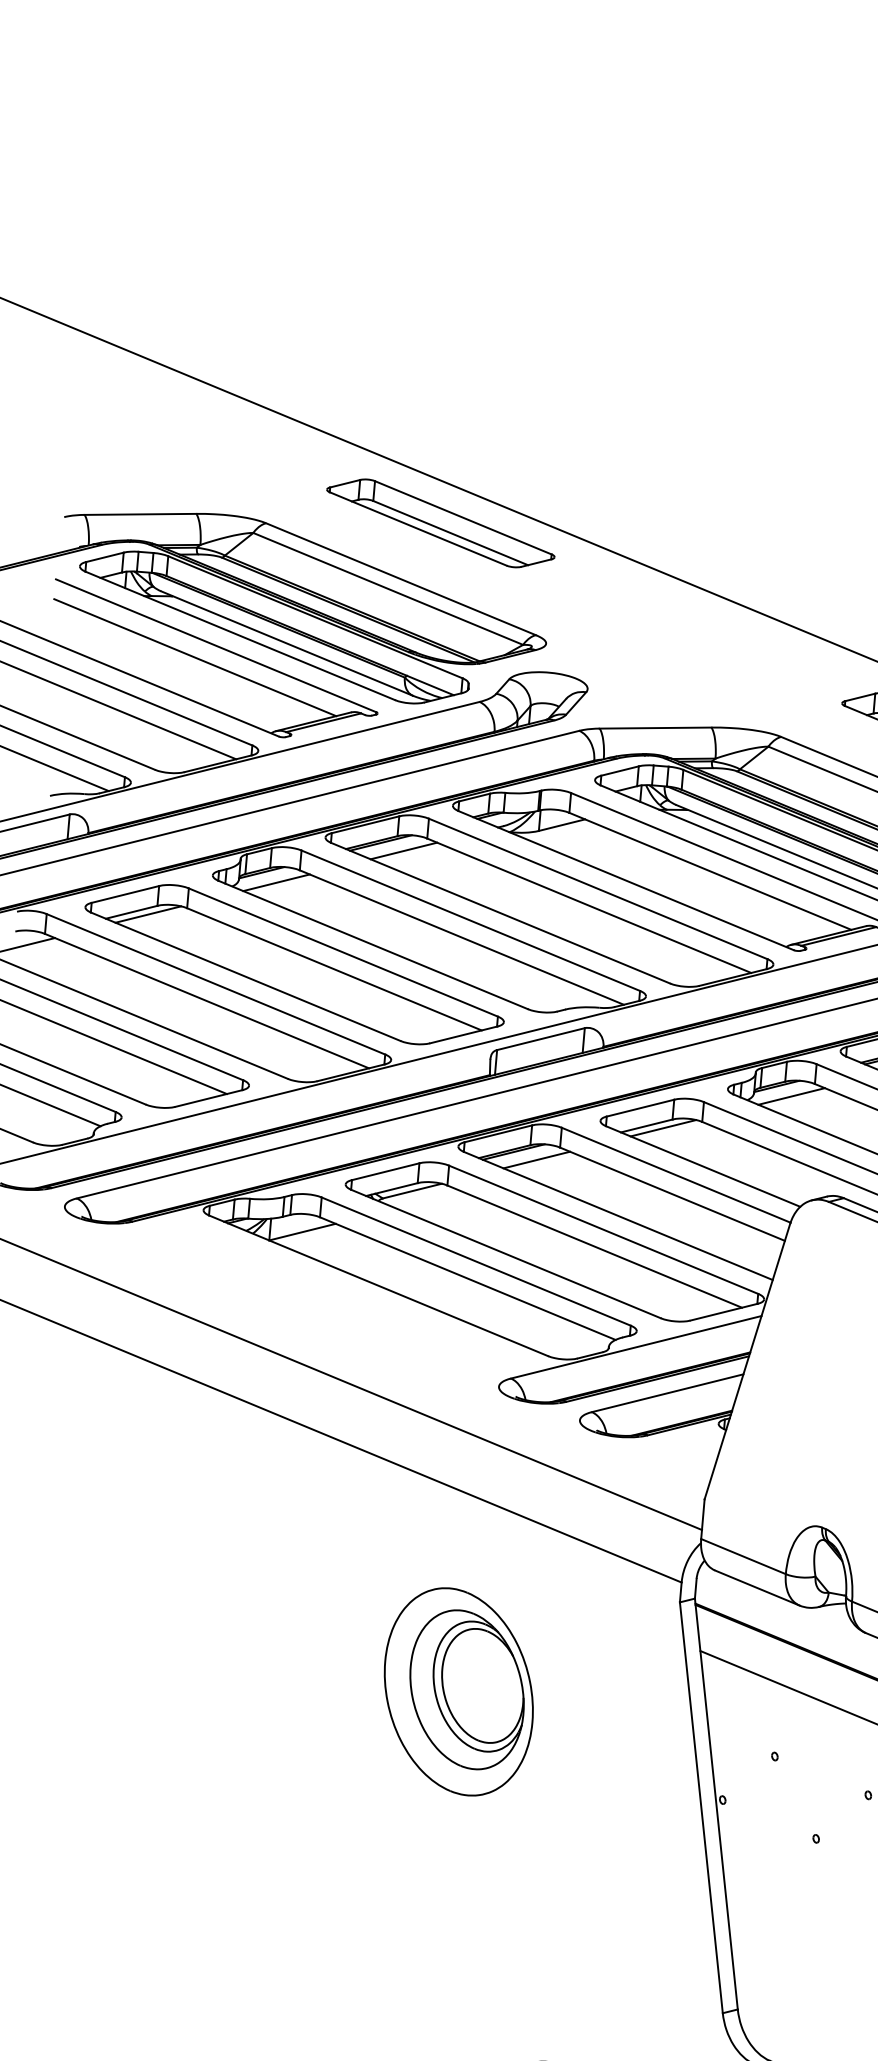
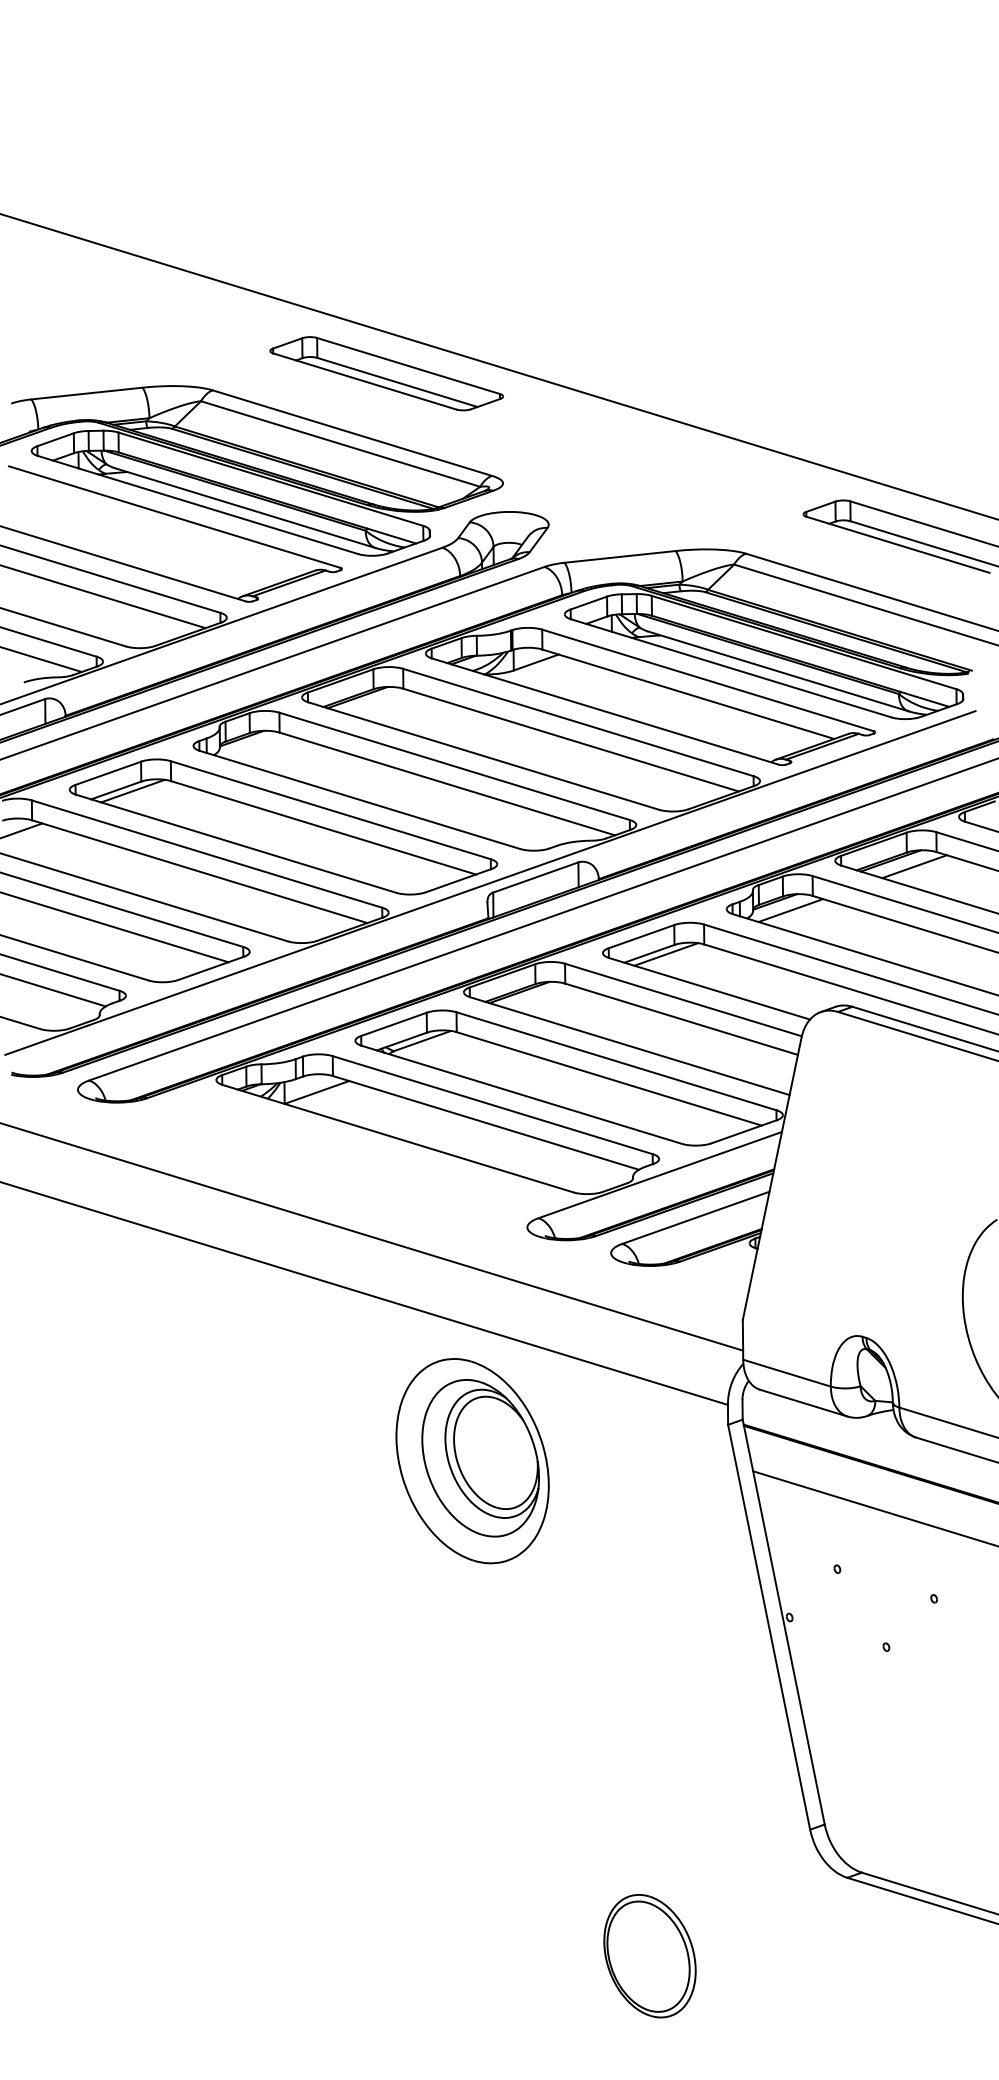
line: (195, 657) -> (155, 530), removed
line: (404, 850) -> (381, 702), removed
line: (276, 882) -> (257, 746), removed
line: (536, 1159) -> (542, 997), removed
part: (458, 1692) -> (472, 1461), moved

